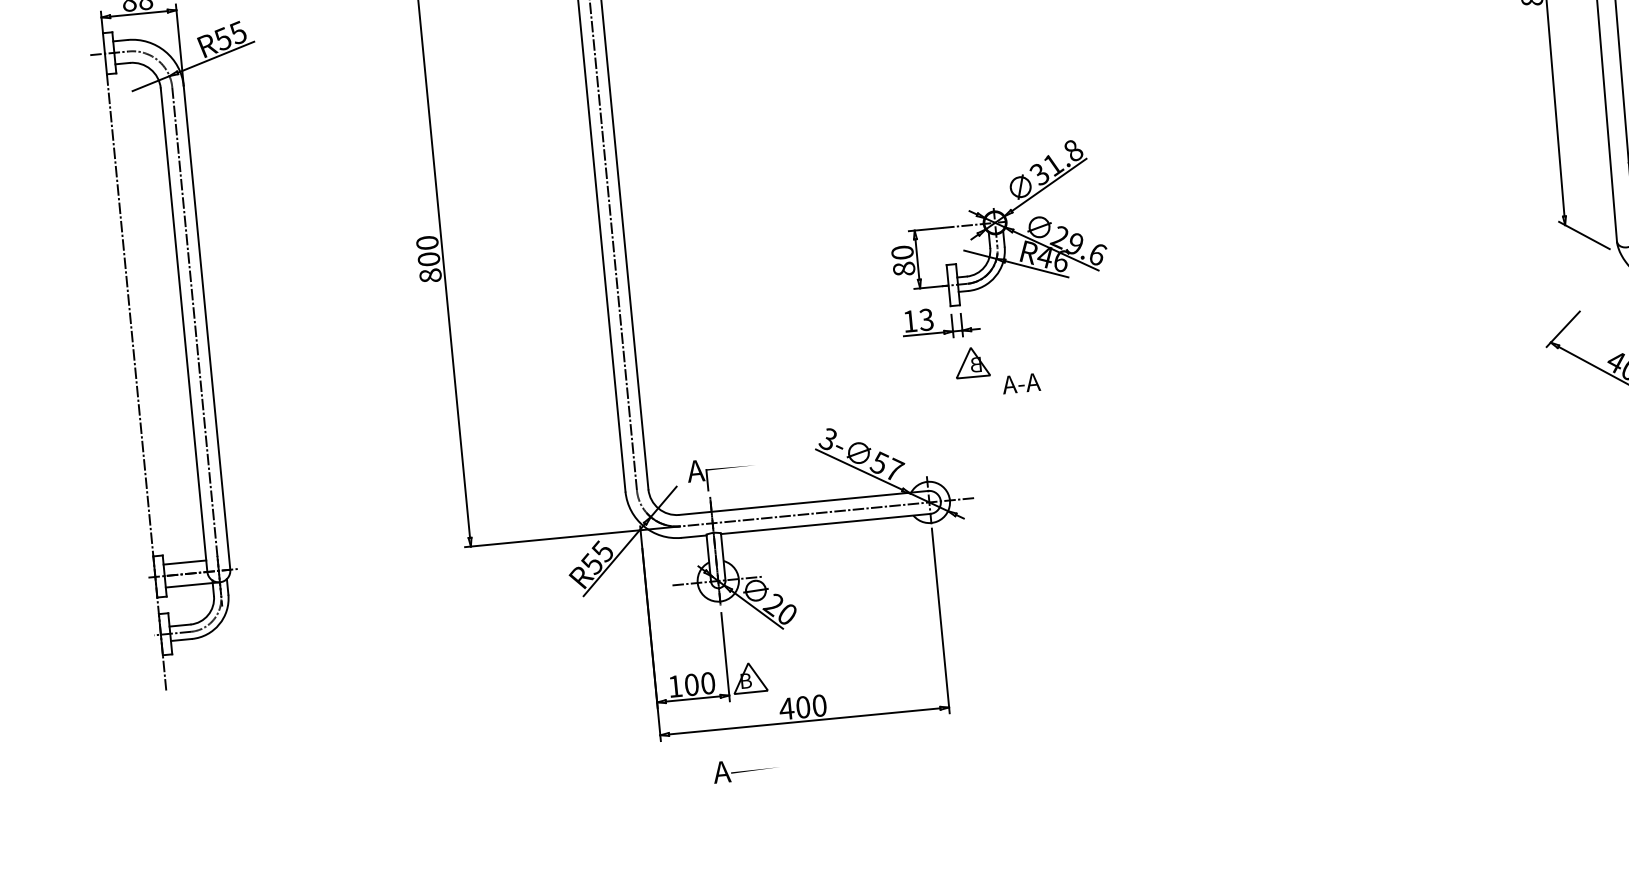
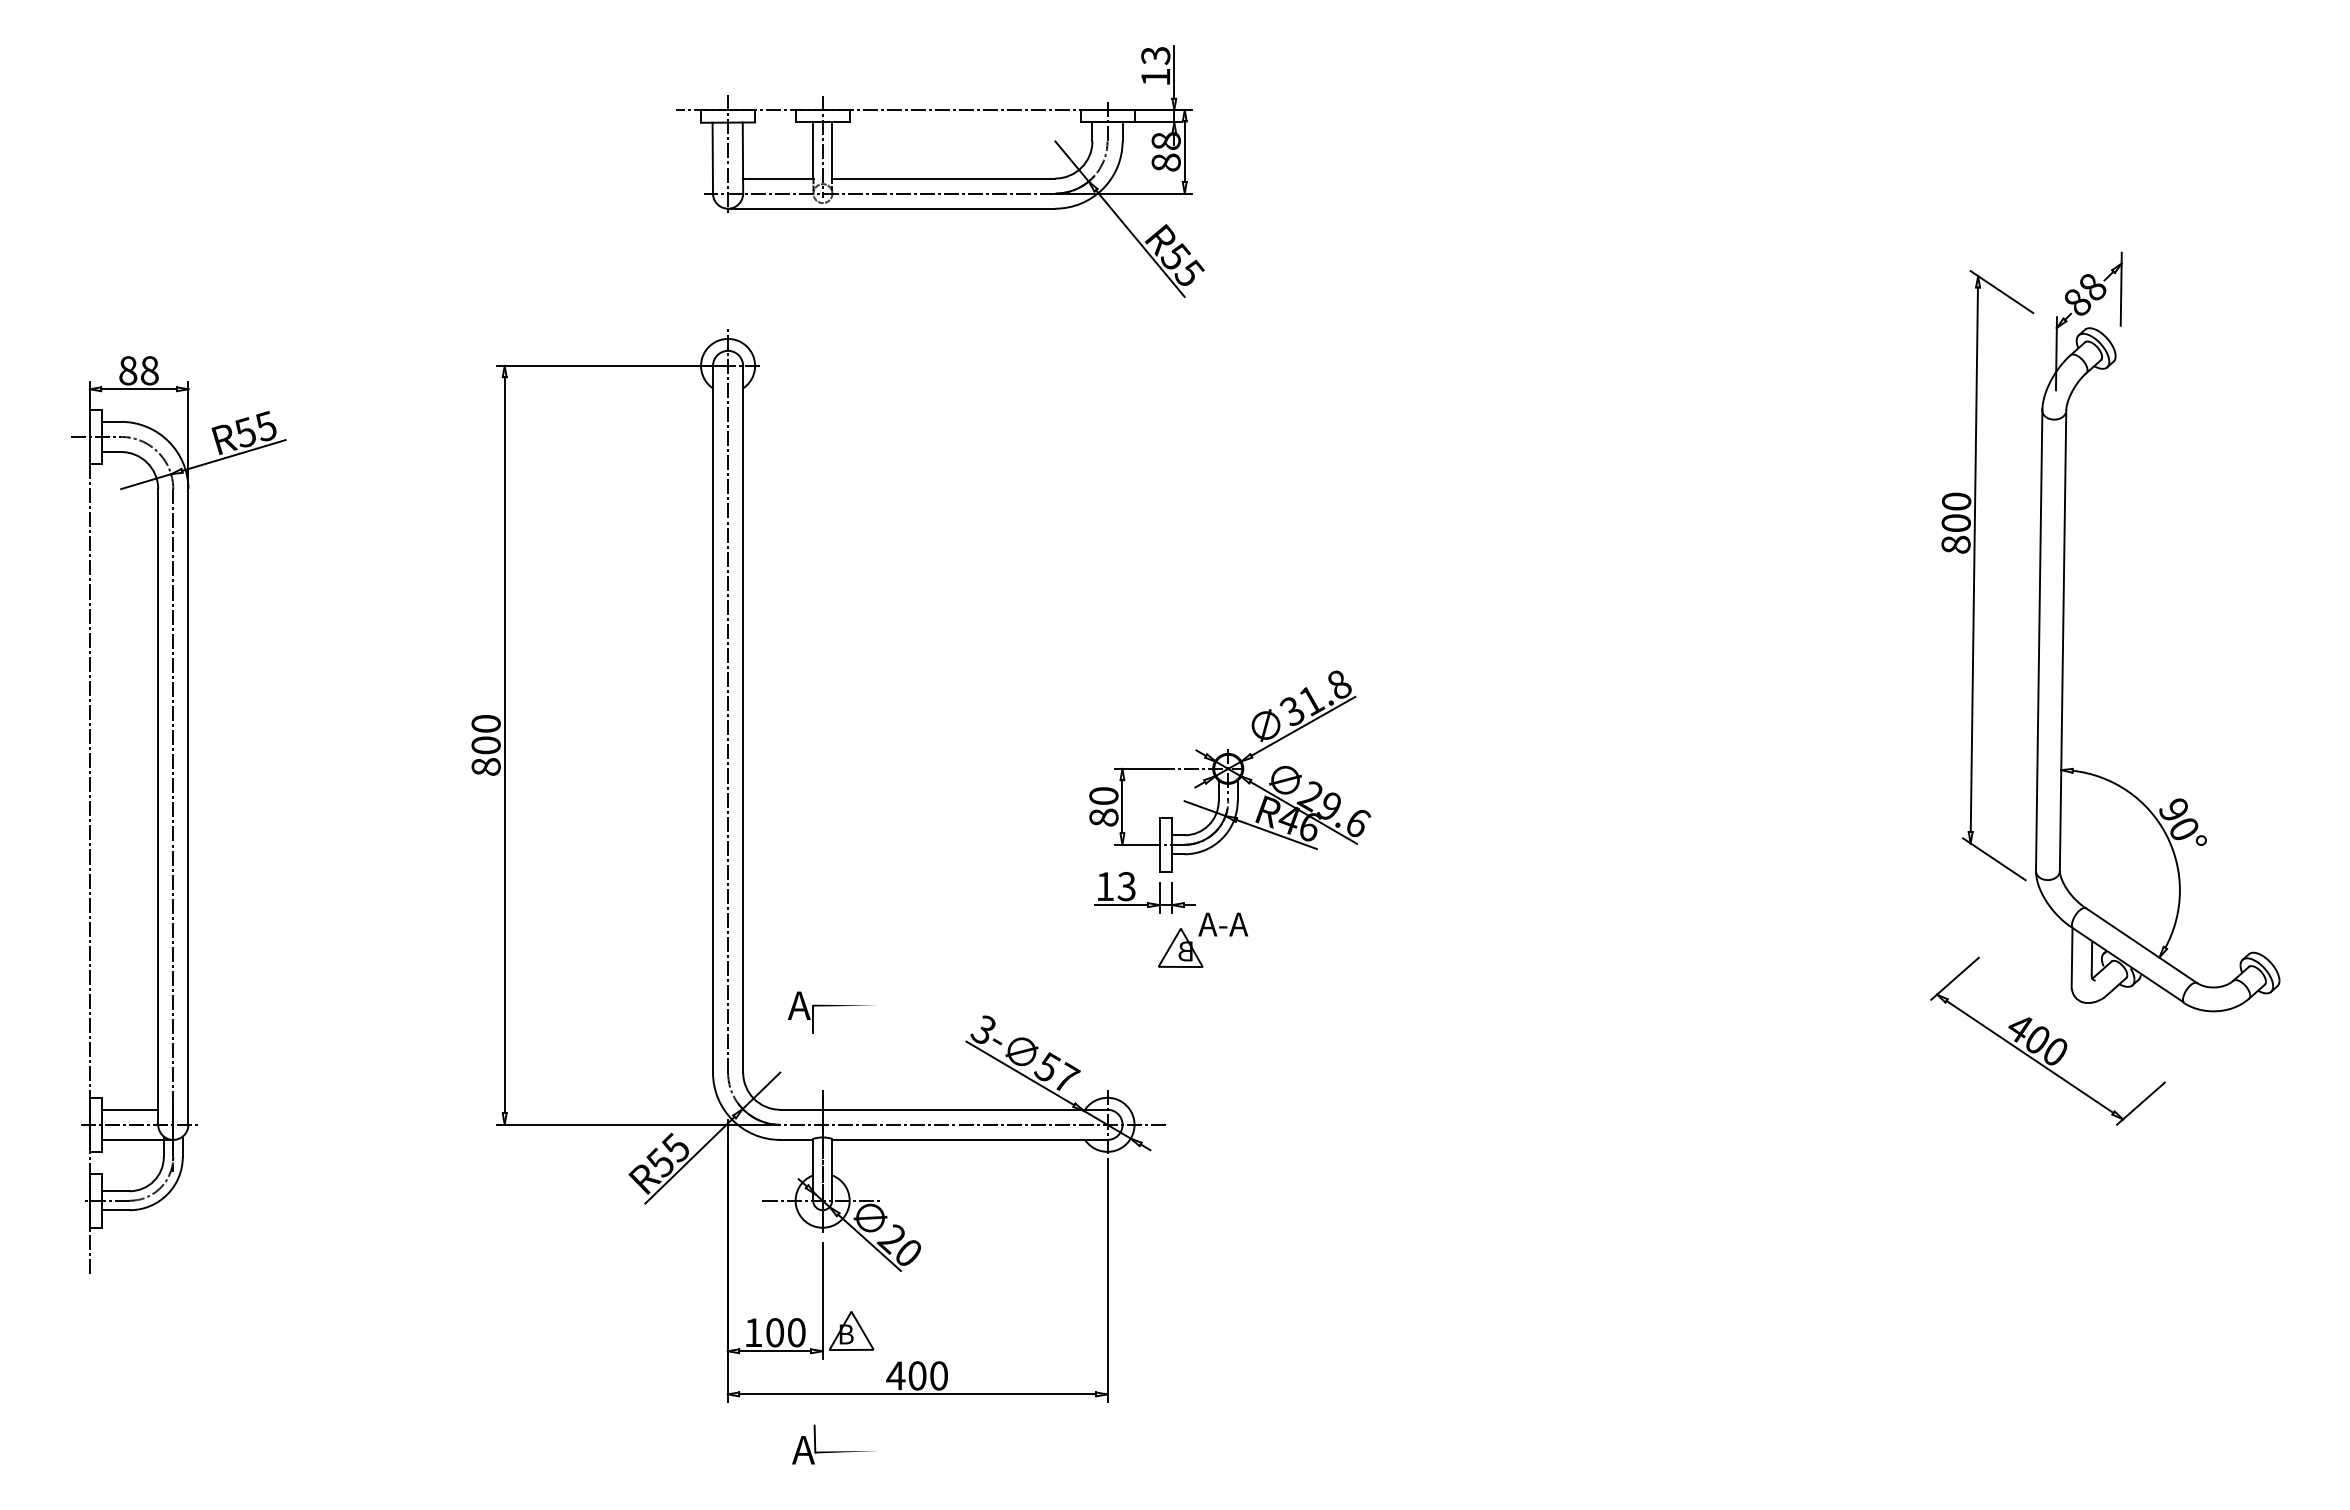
text: (1021, 383) -> (1223, 924), moved
part: (720, 473) -> (830, 1012), moved
line: (729, 762) -> (814, 1438), added

